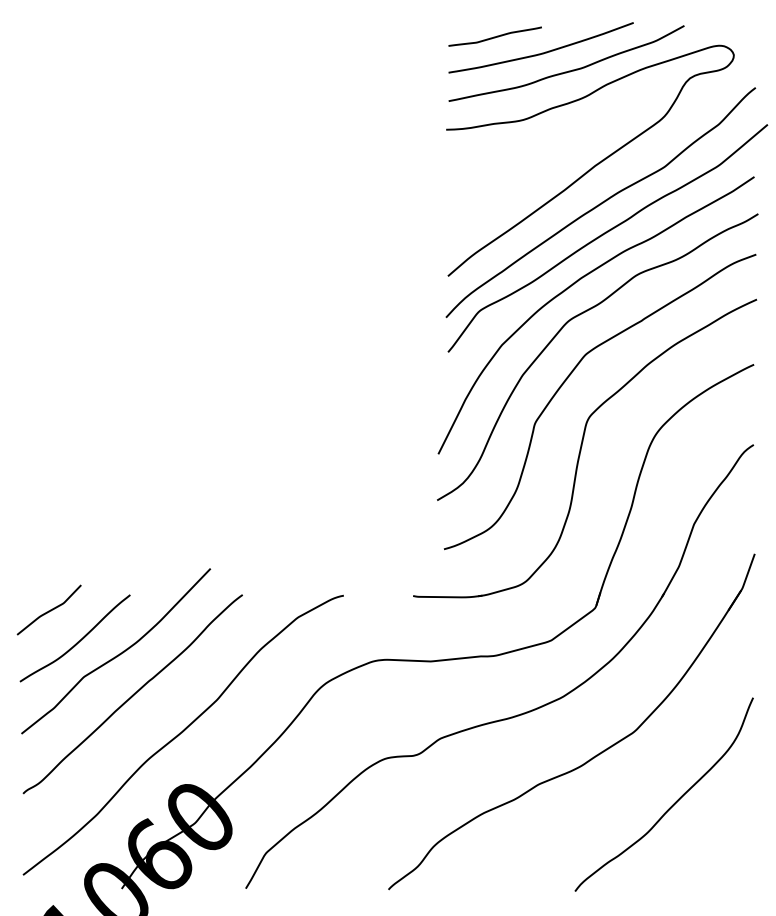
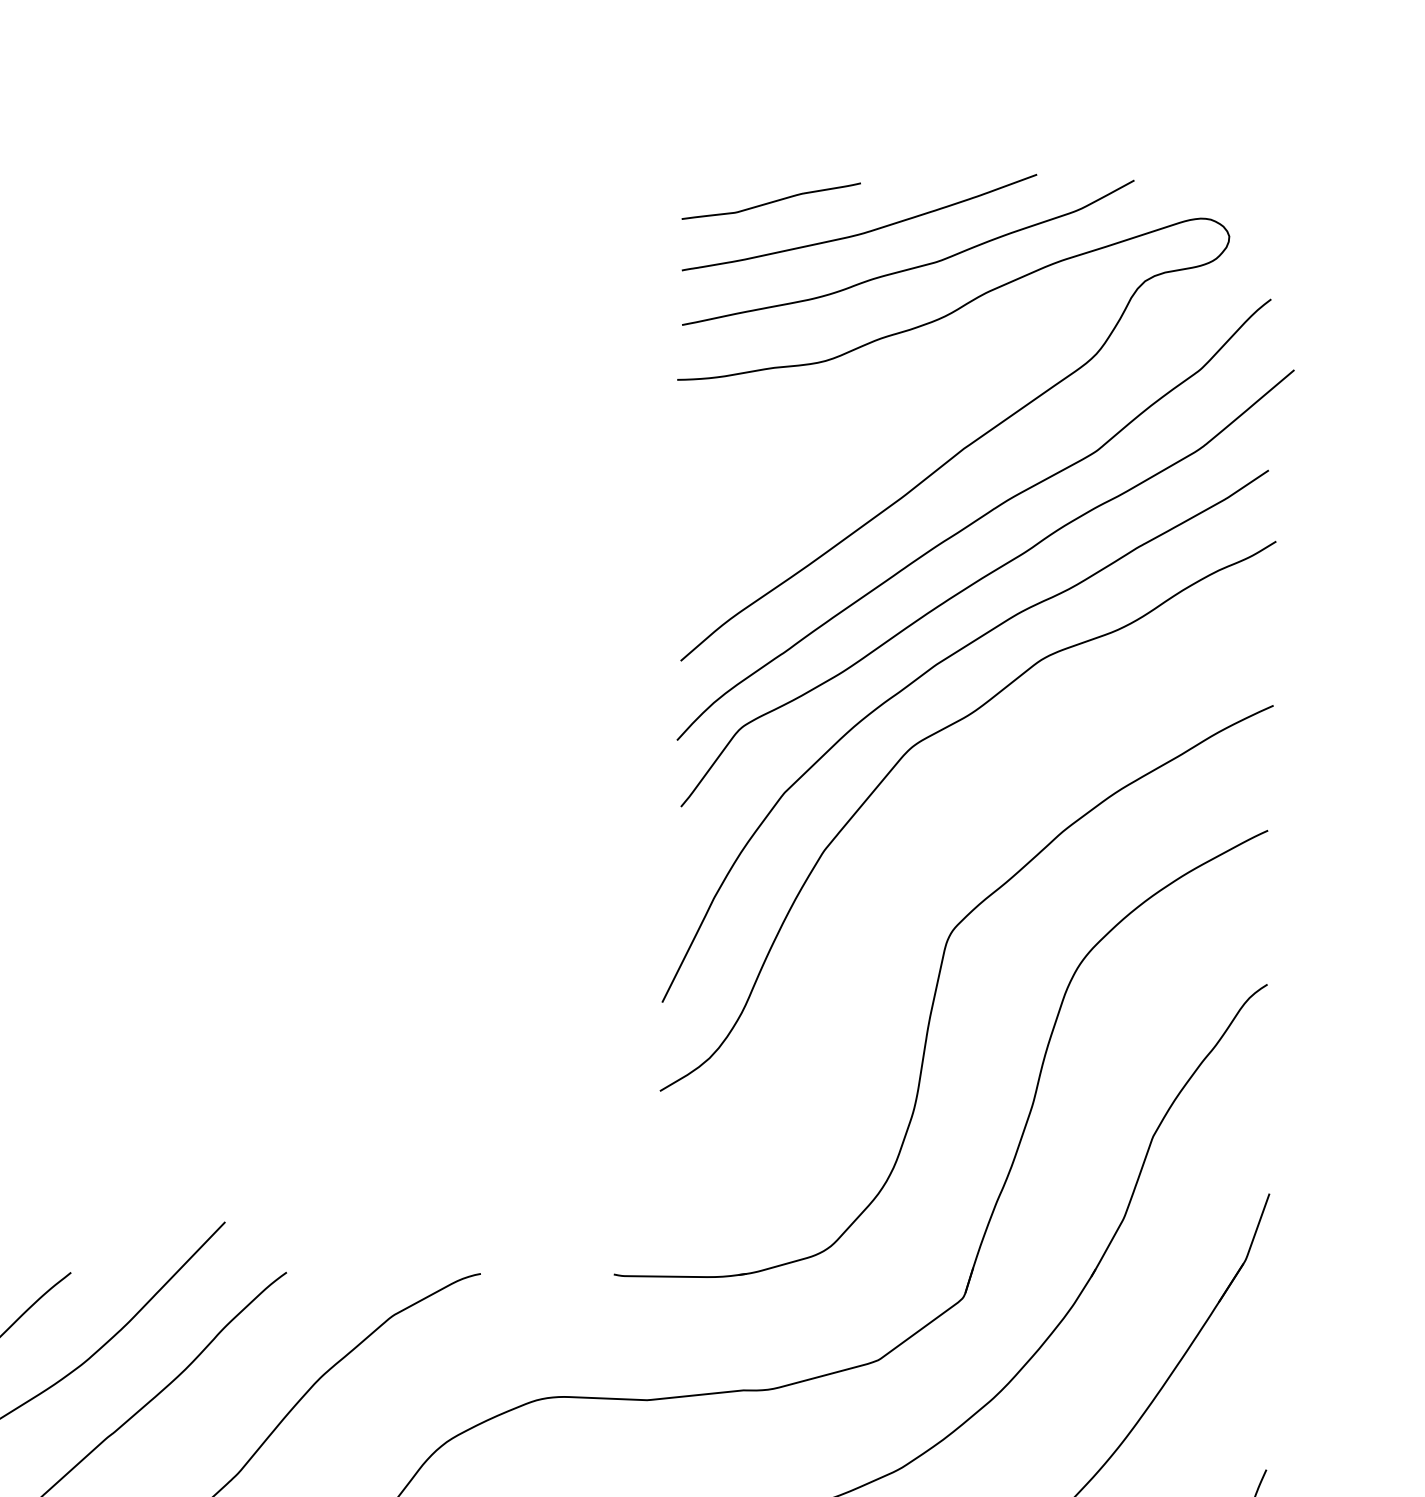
curve: (568, 378) -> (911, 857), removed

